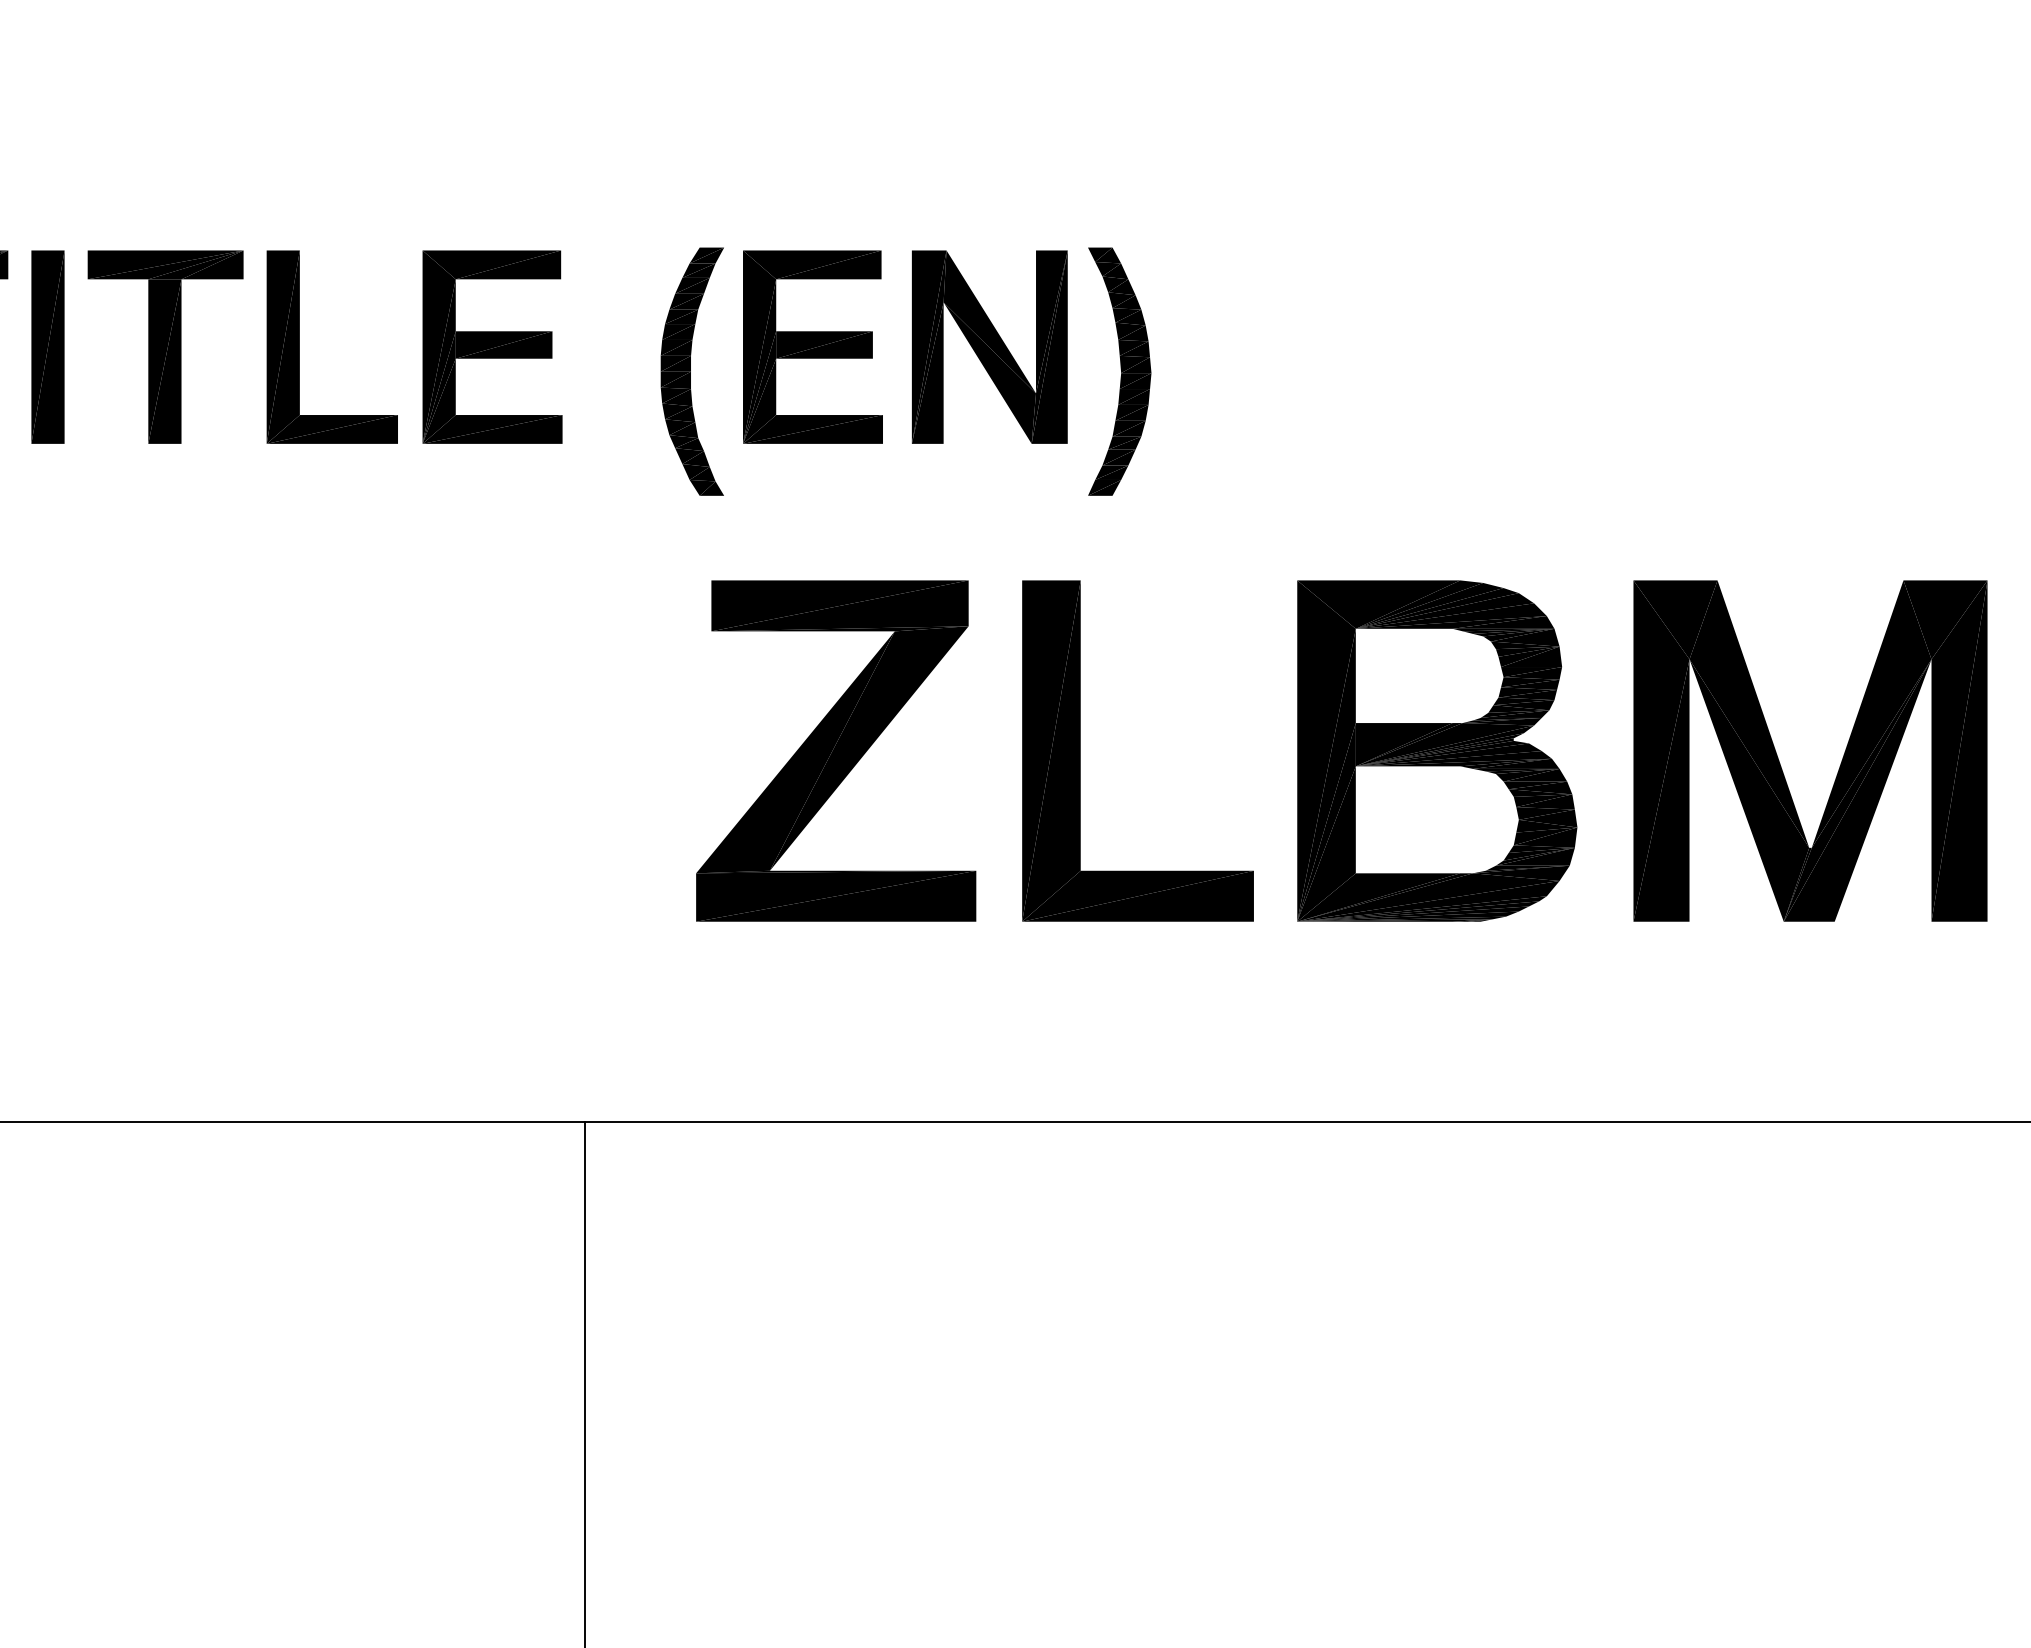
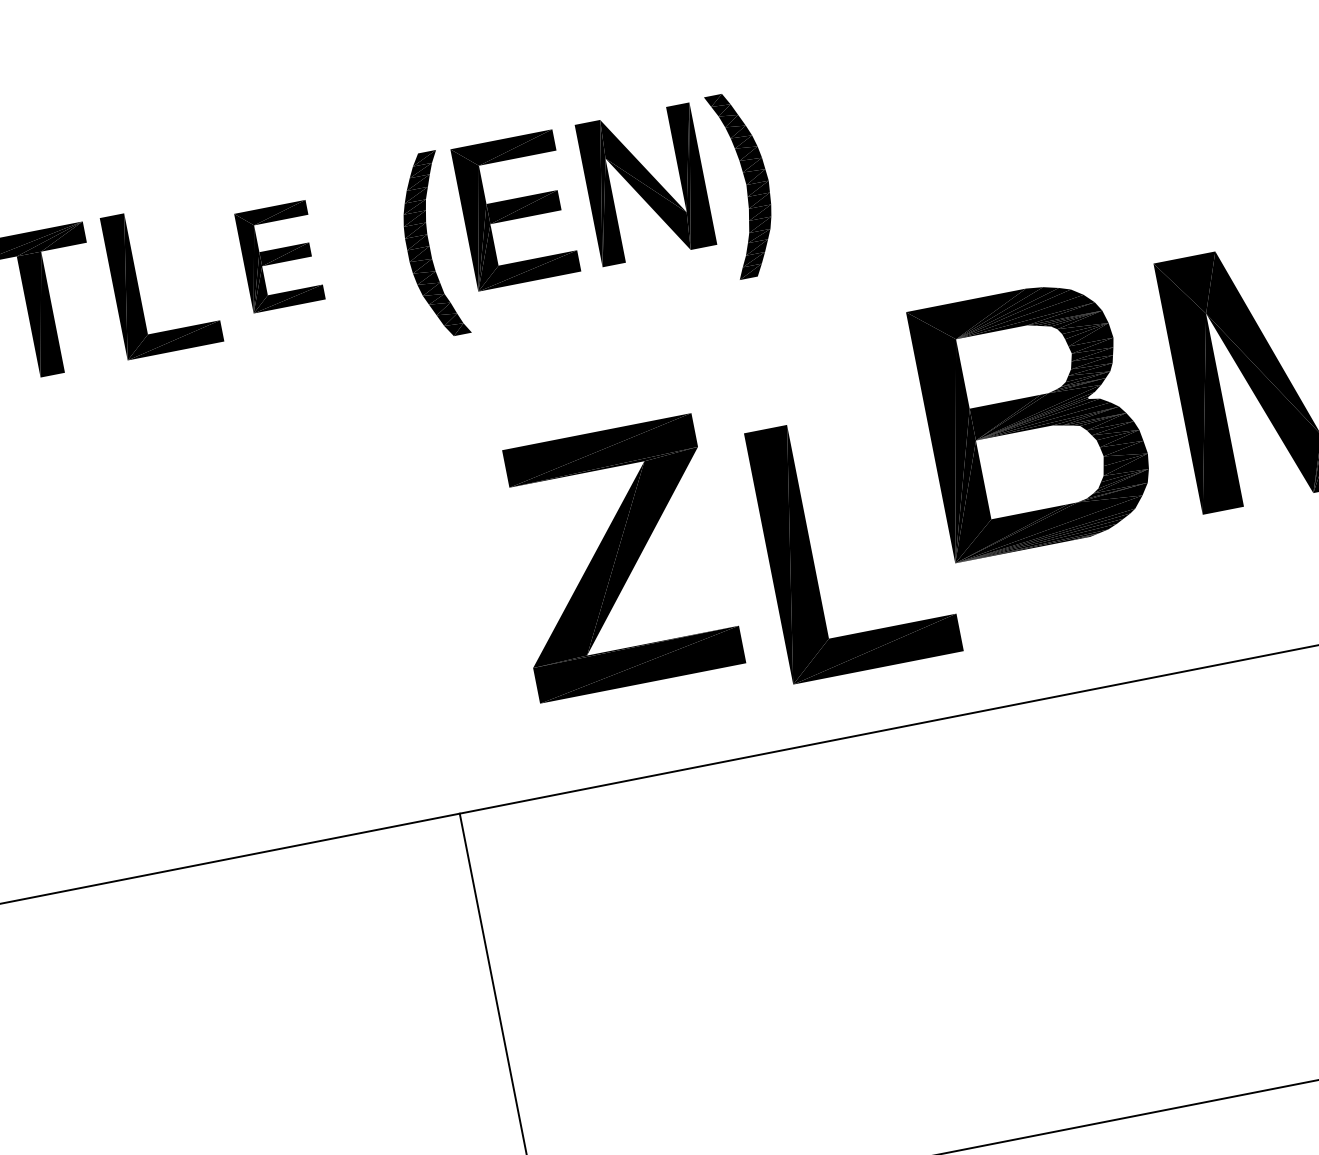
part: (492, 346) -> (279, 256), size x0.7
part: (836, 750) -> (618, 557), moved
part: (1080, 750) -> (811, 550), moved

